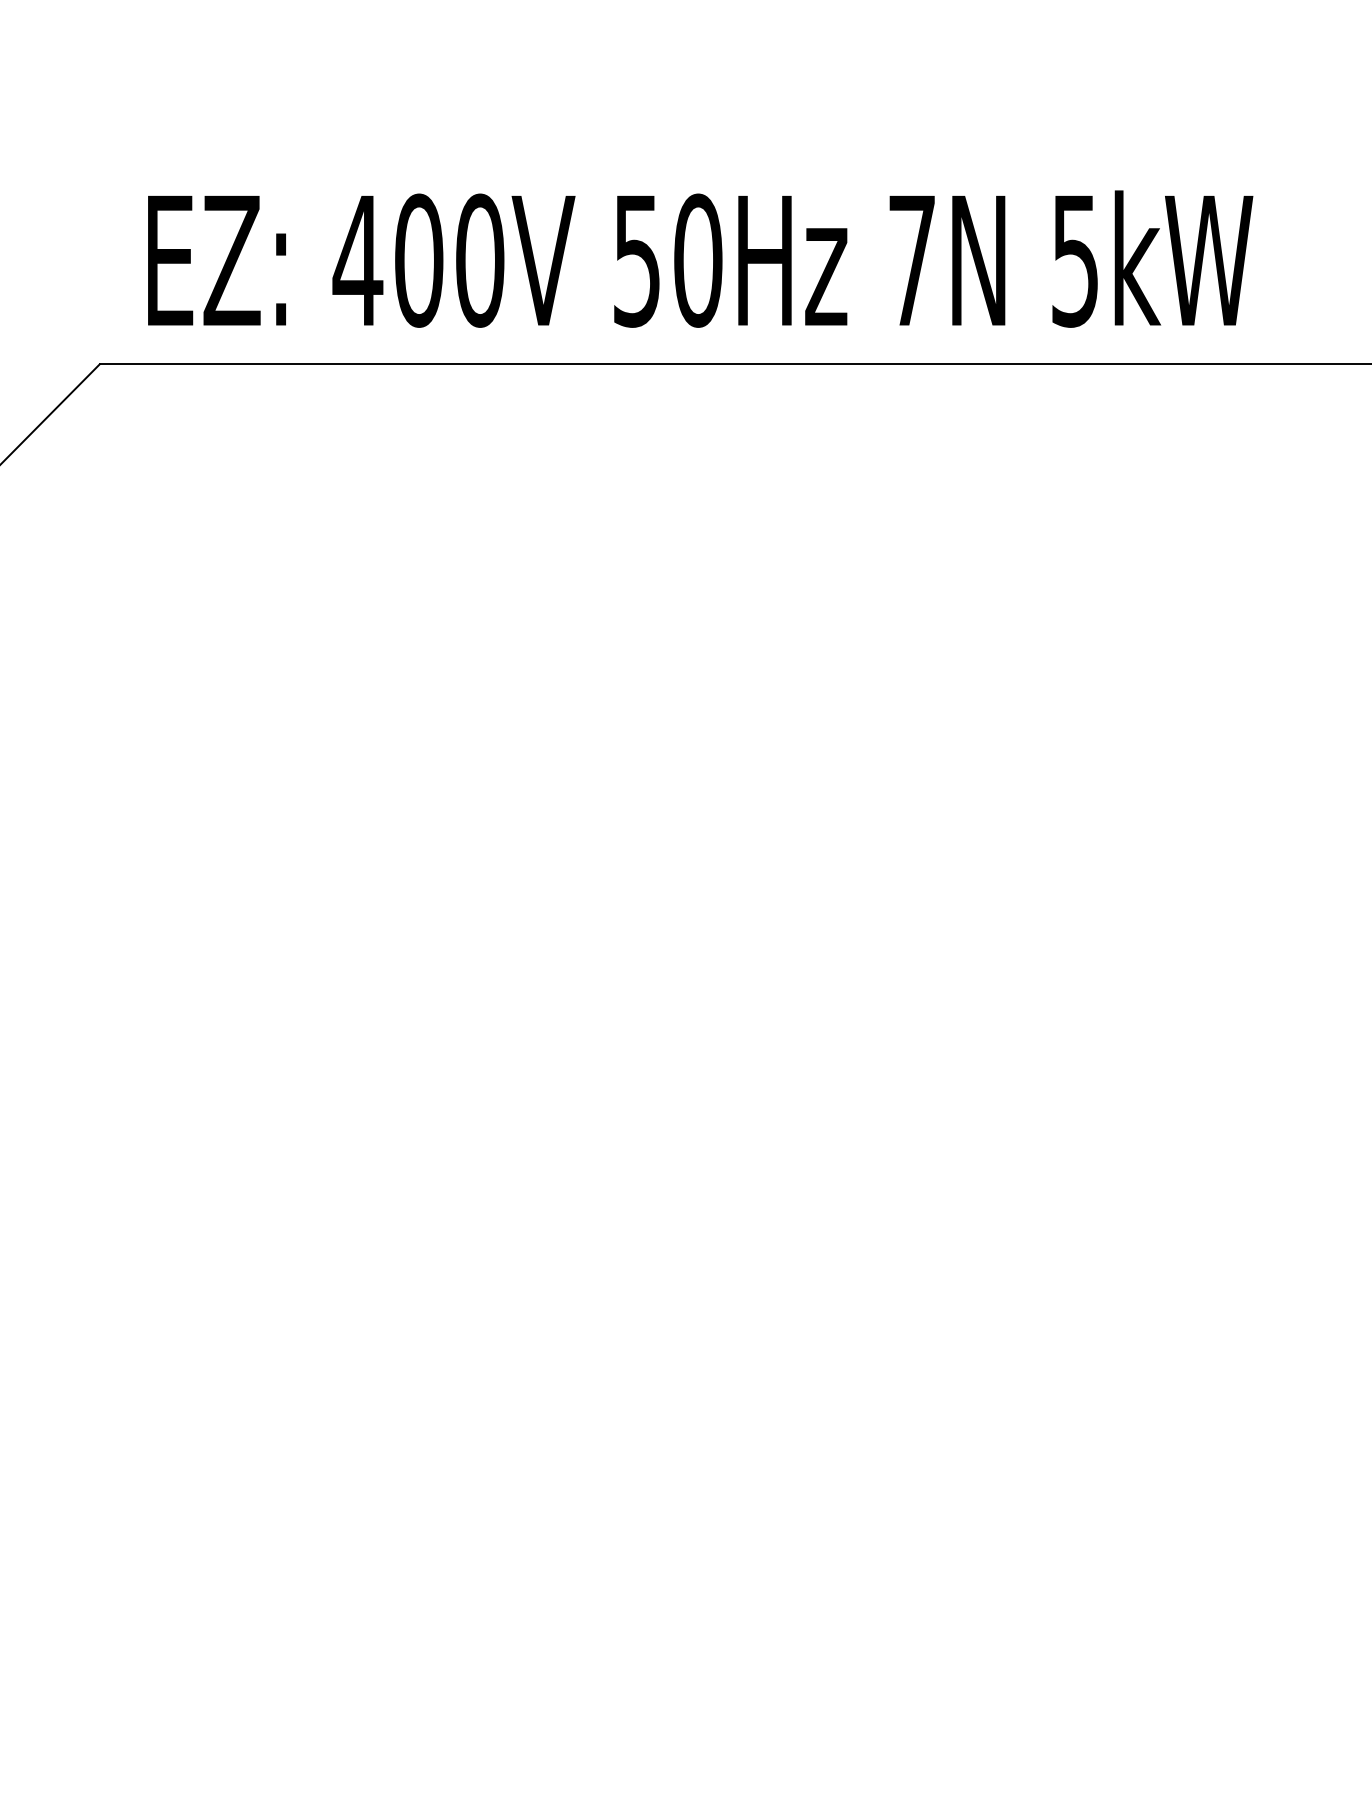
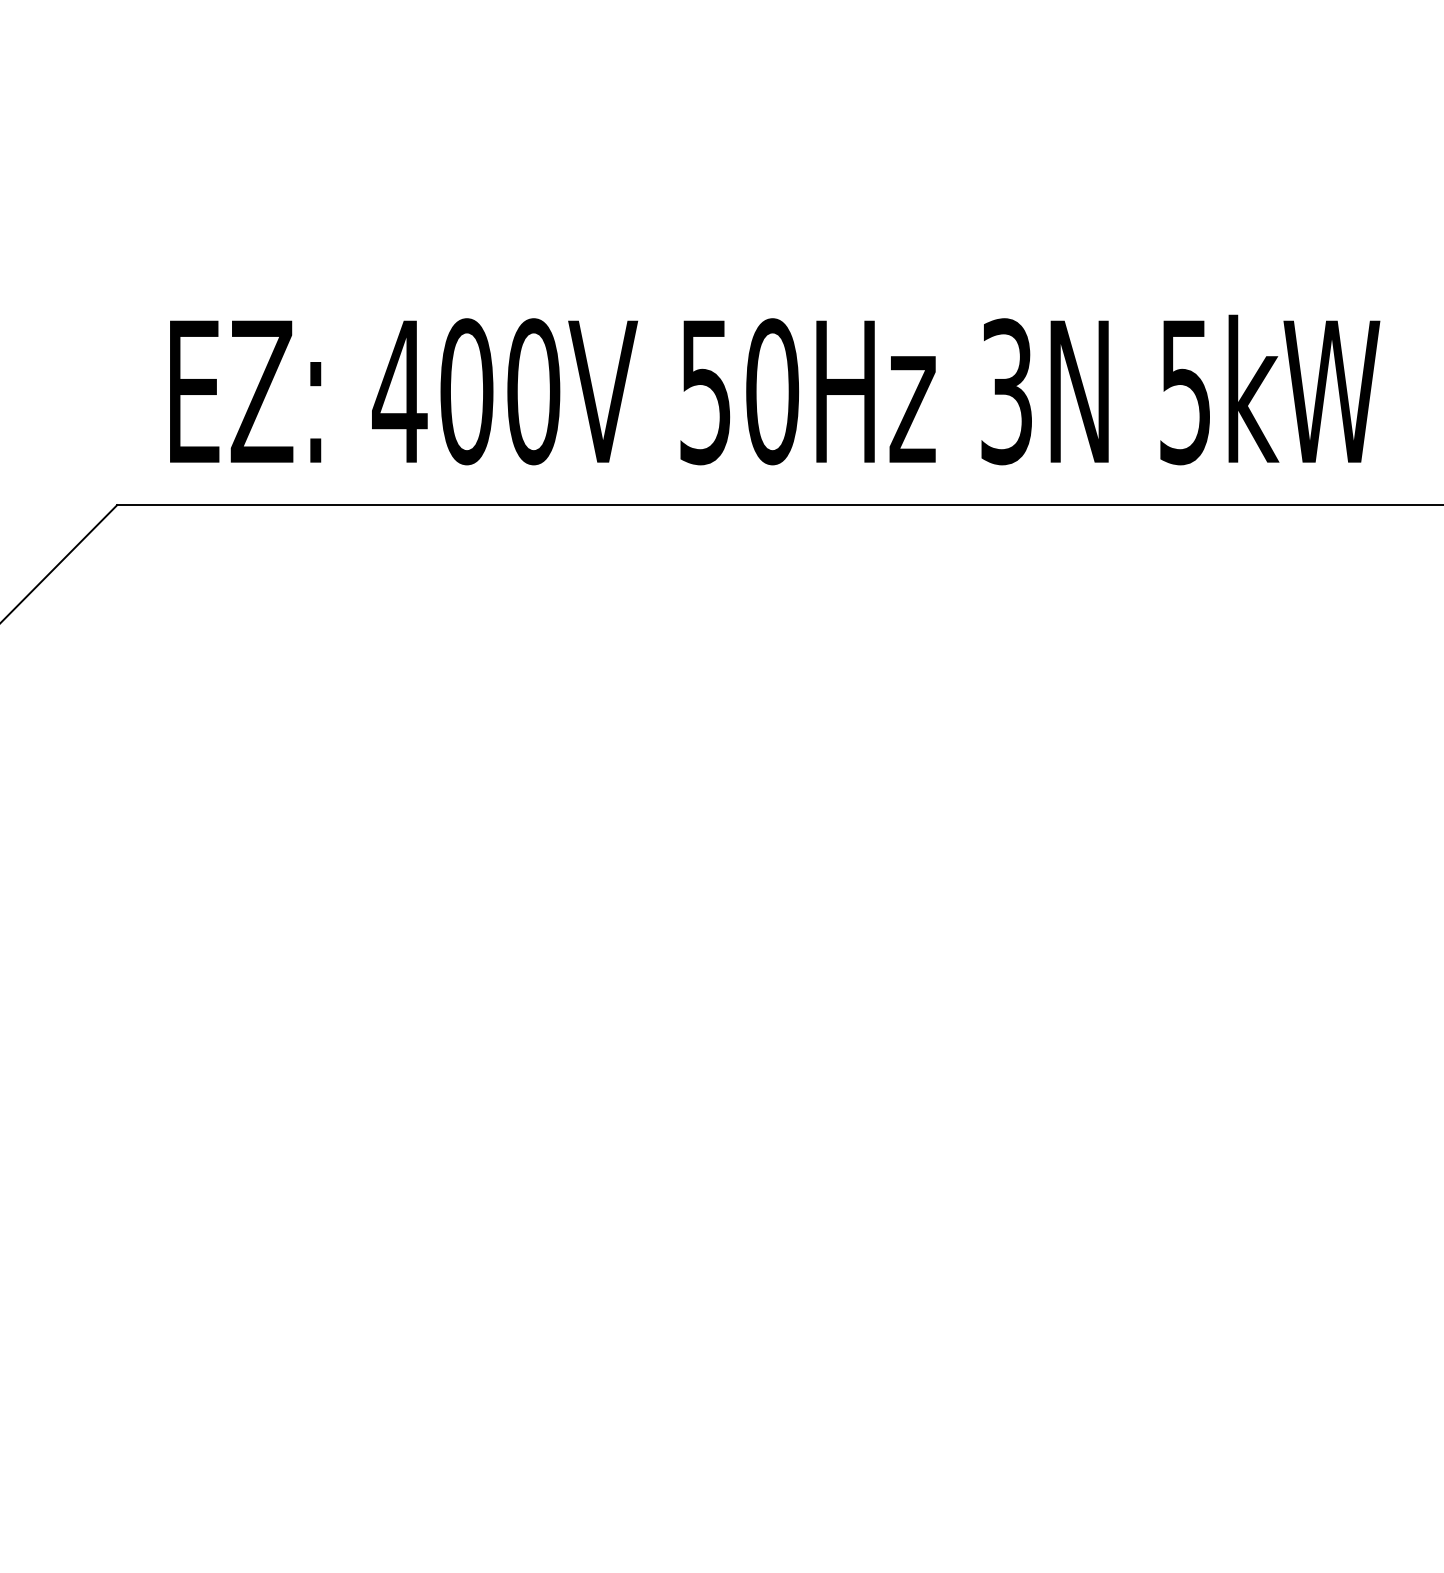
text: (912, 260) -> (1007, 391), 7N -> 3N

